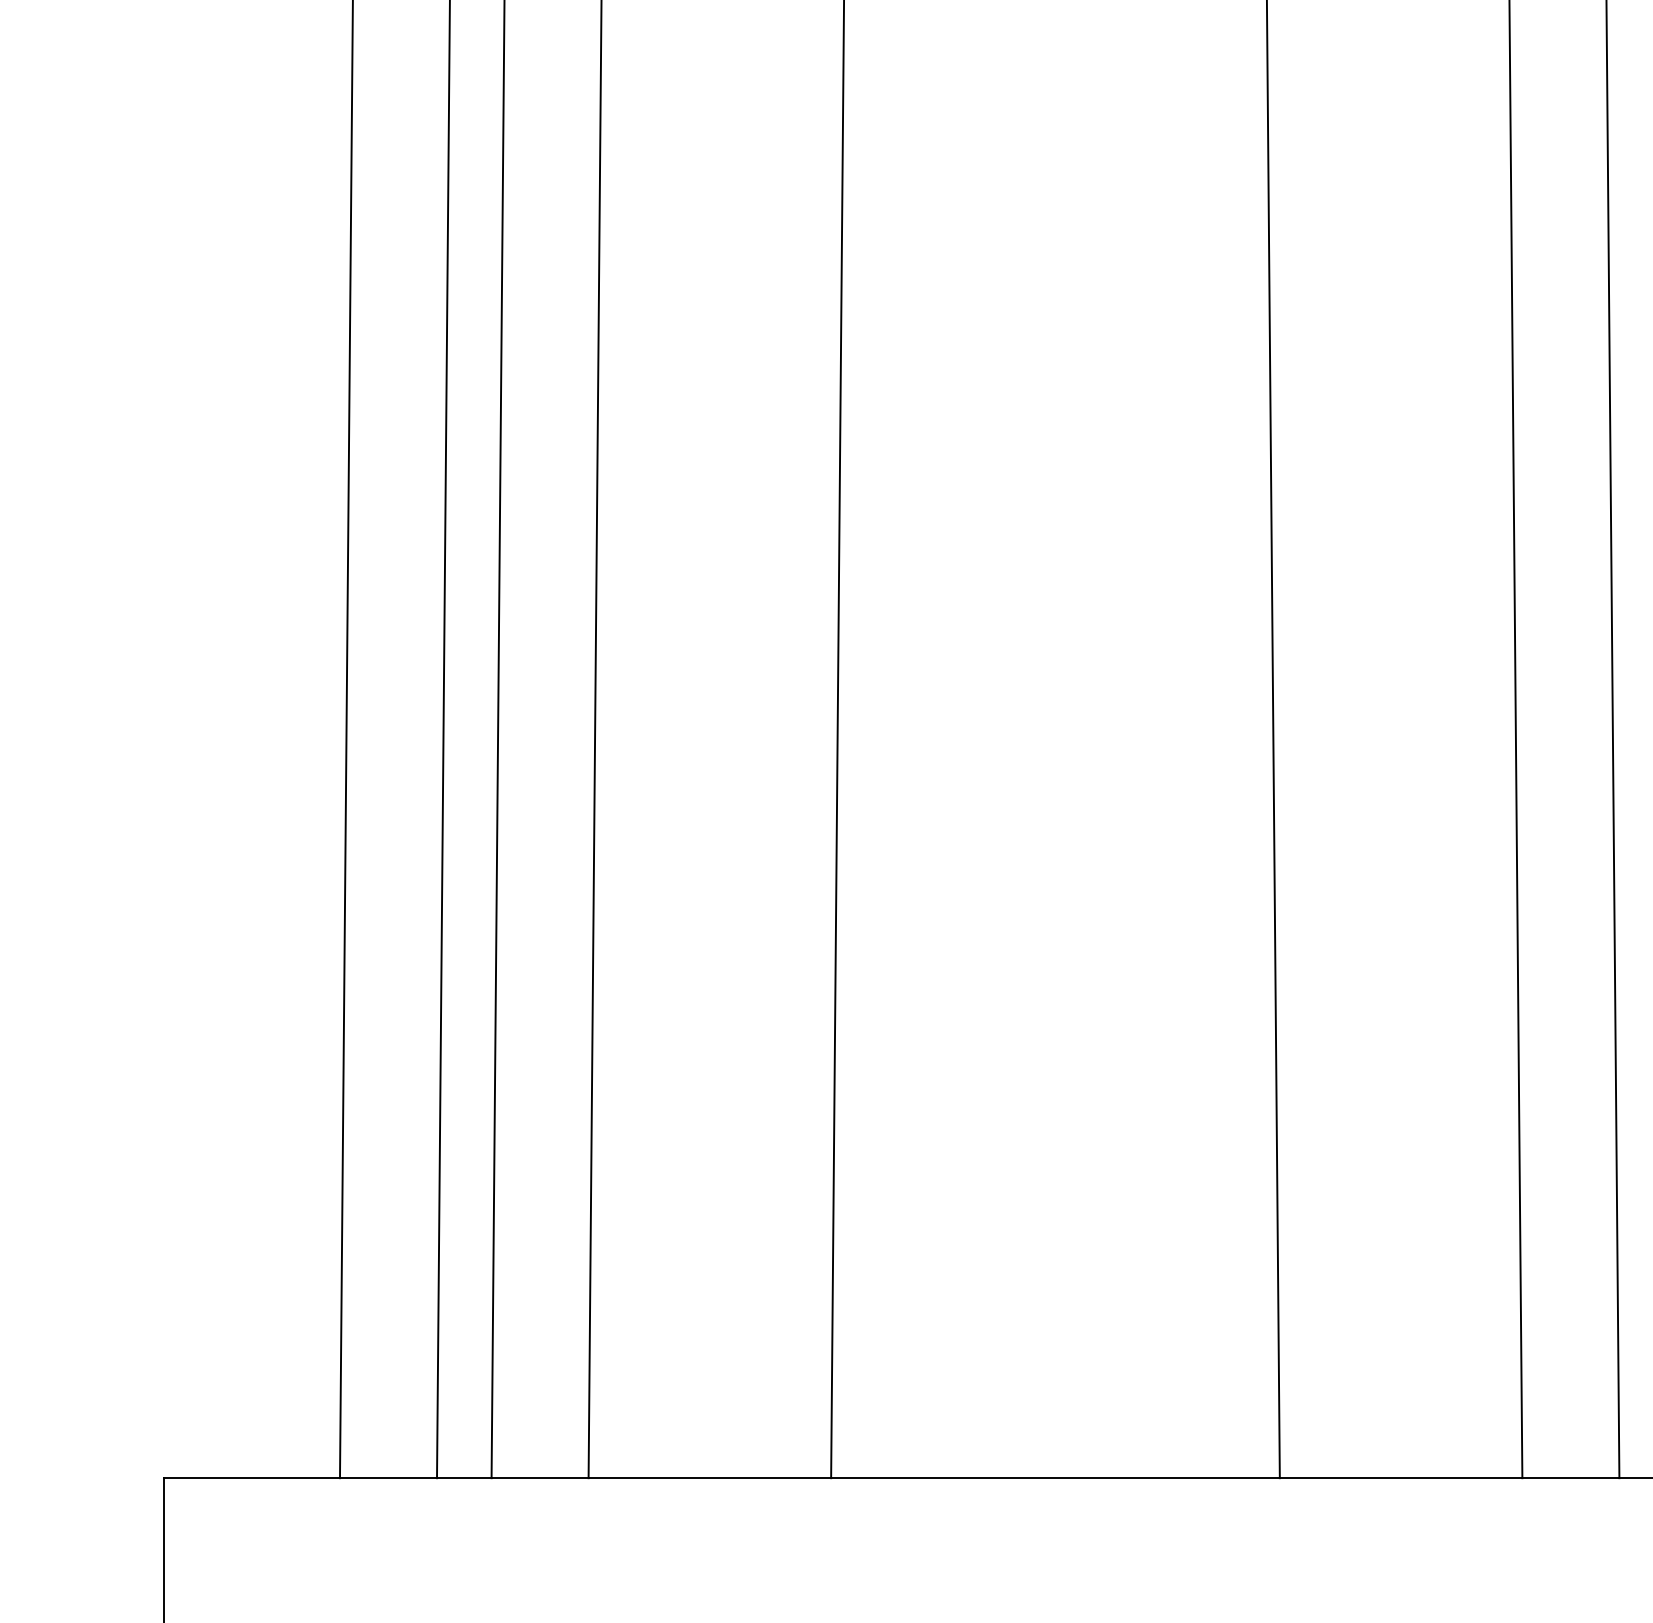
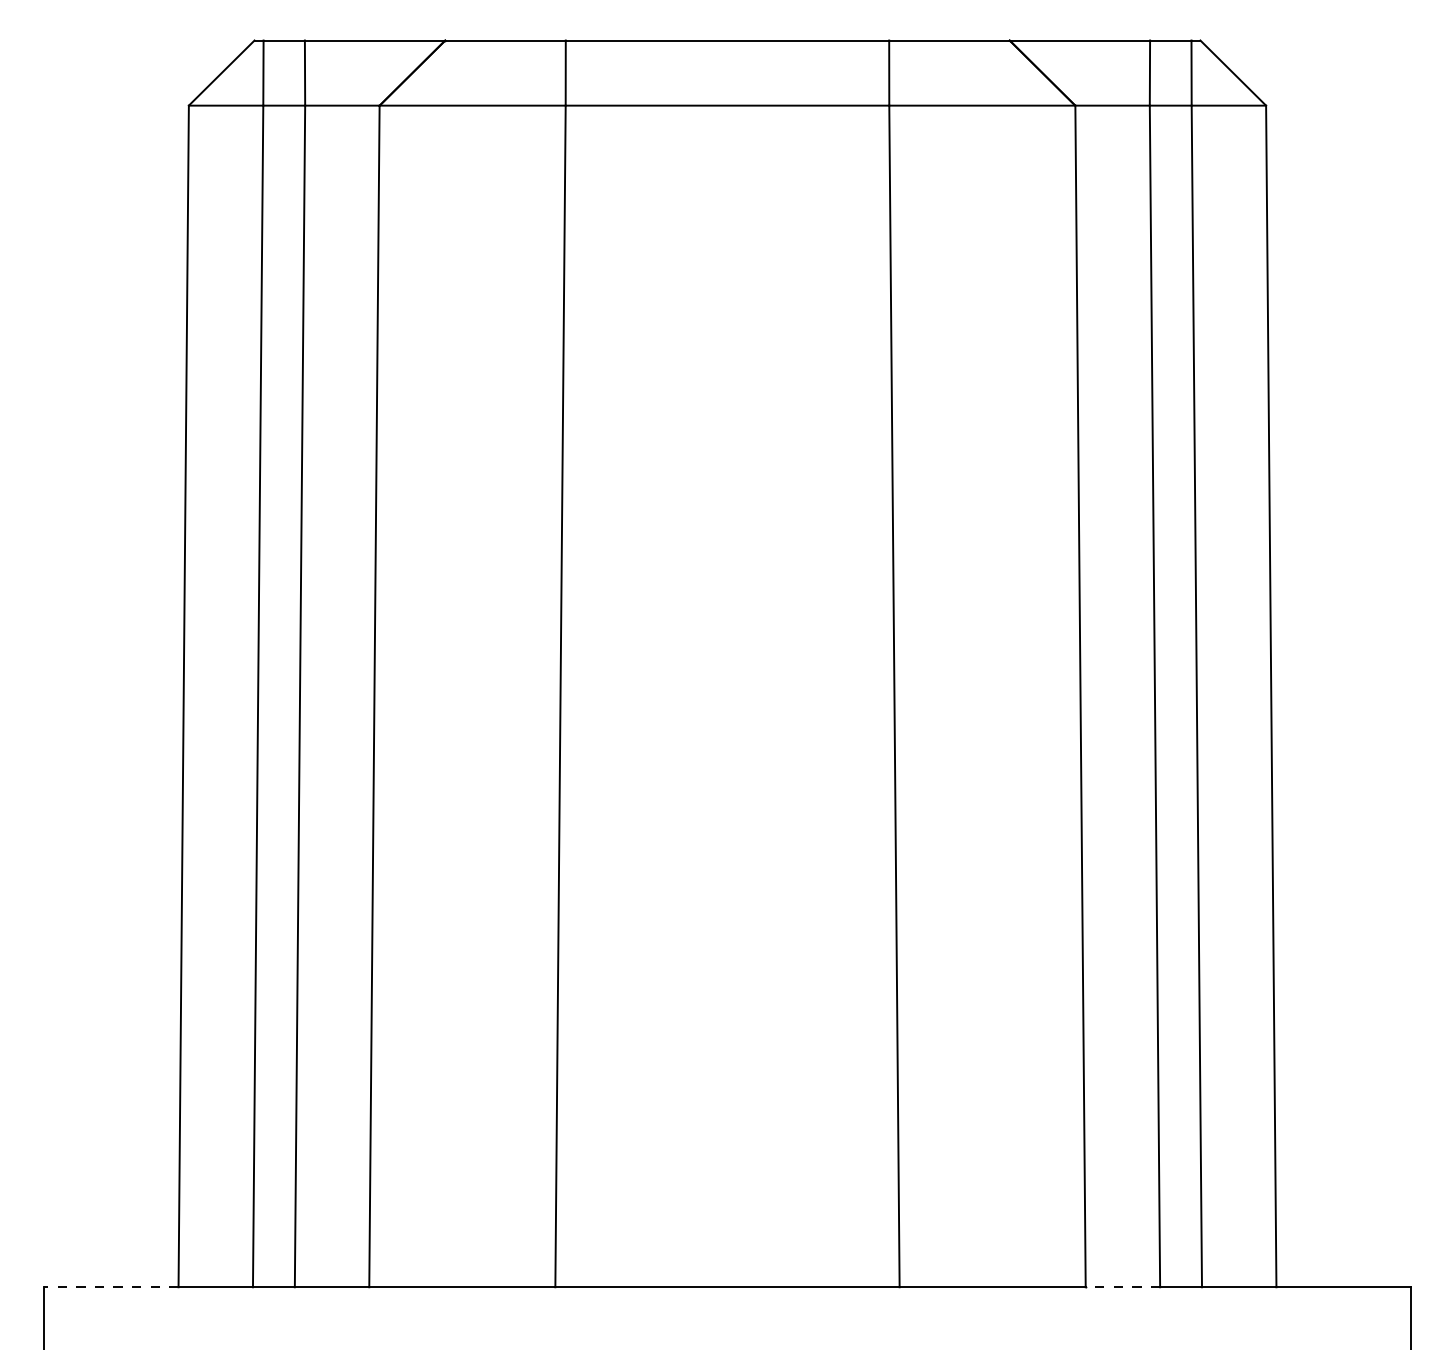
line: (251, 1478) -> (110, 1287), solid -> dashed
line: (1570, 1478) -> (1122, 1287), solid -> dashed

